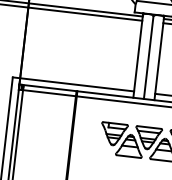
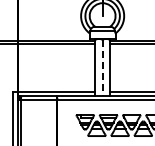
line: (148, 58) -> (102, 68), solid -> dashed

